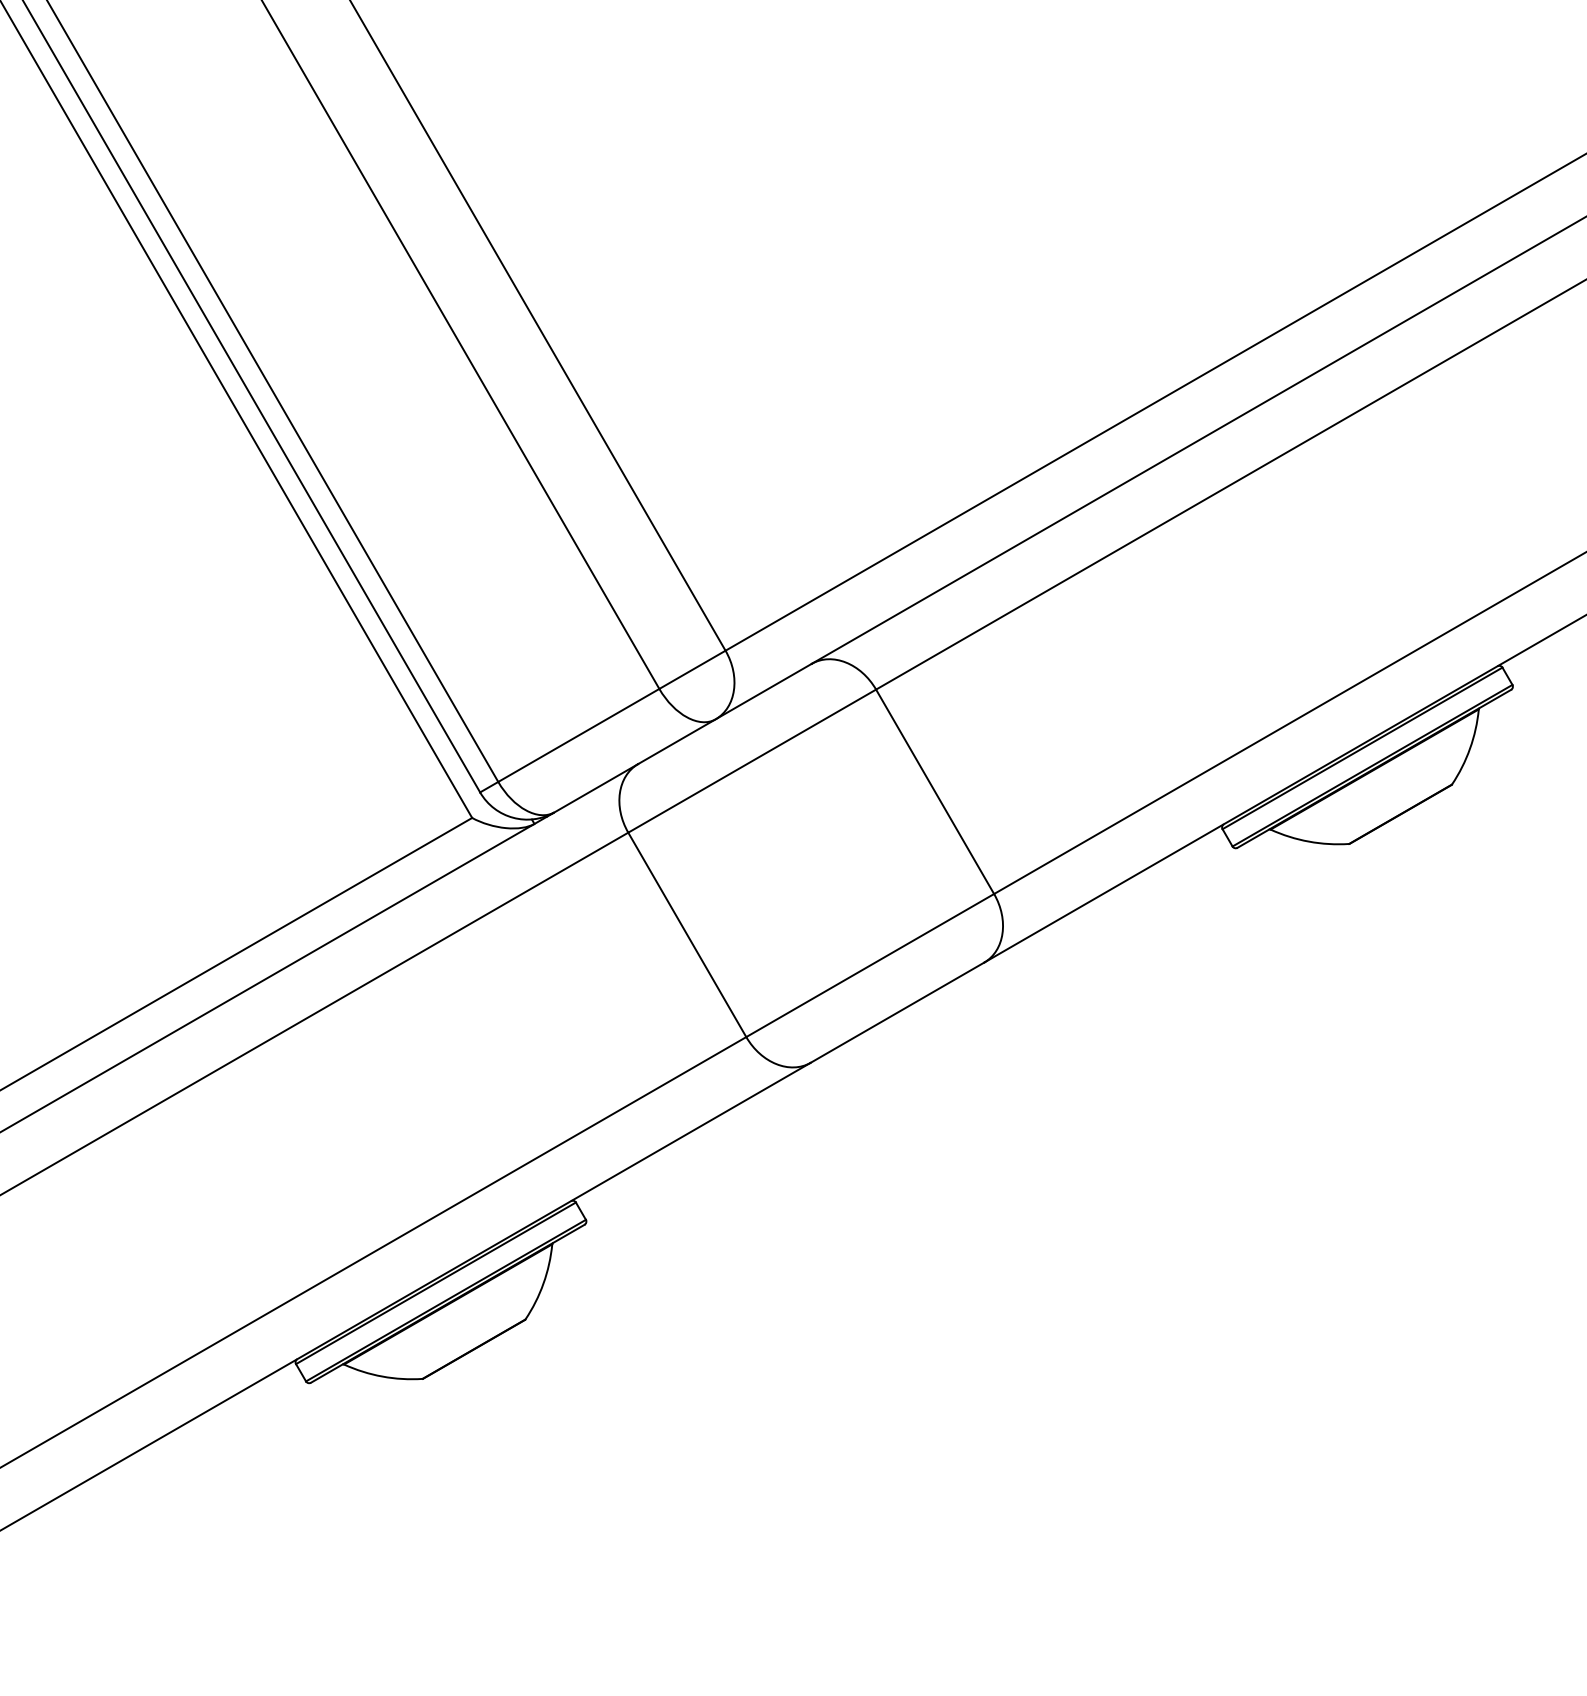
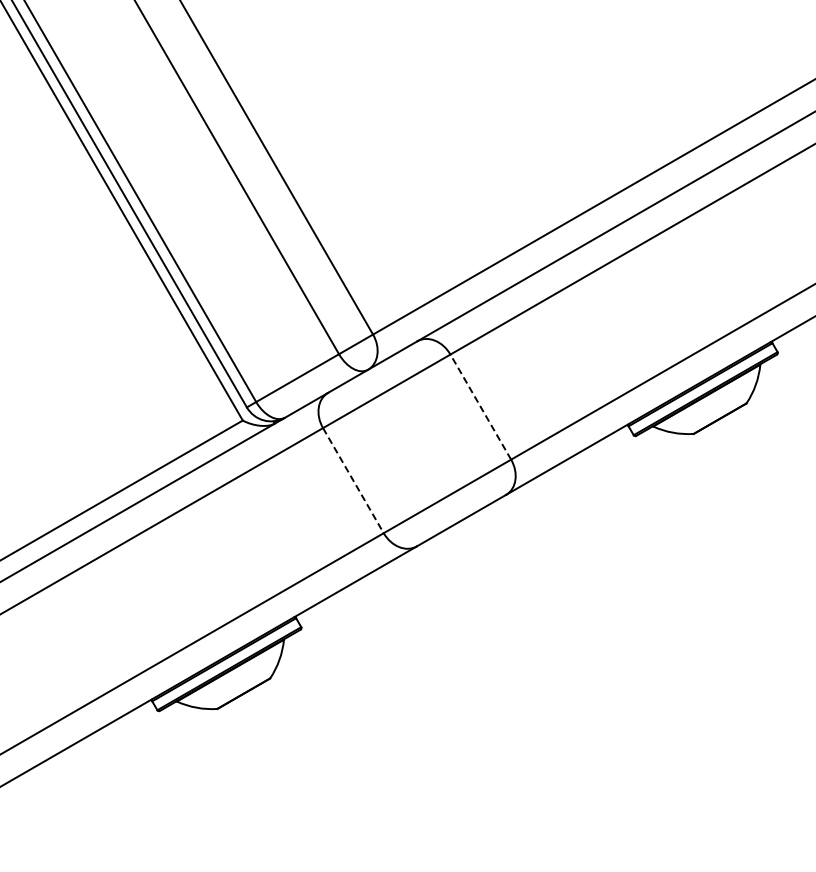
line: (934, 792) -> (480, 407), solid -> dashed
line: (687, 934) -> (353, 480), solid -> dashed

